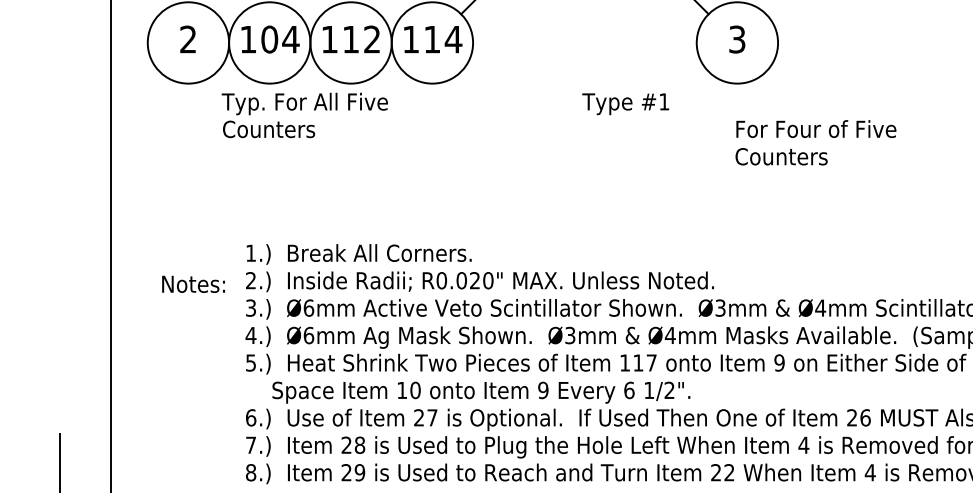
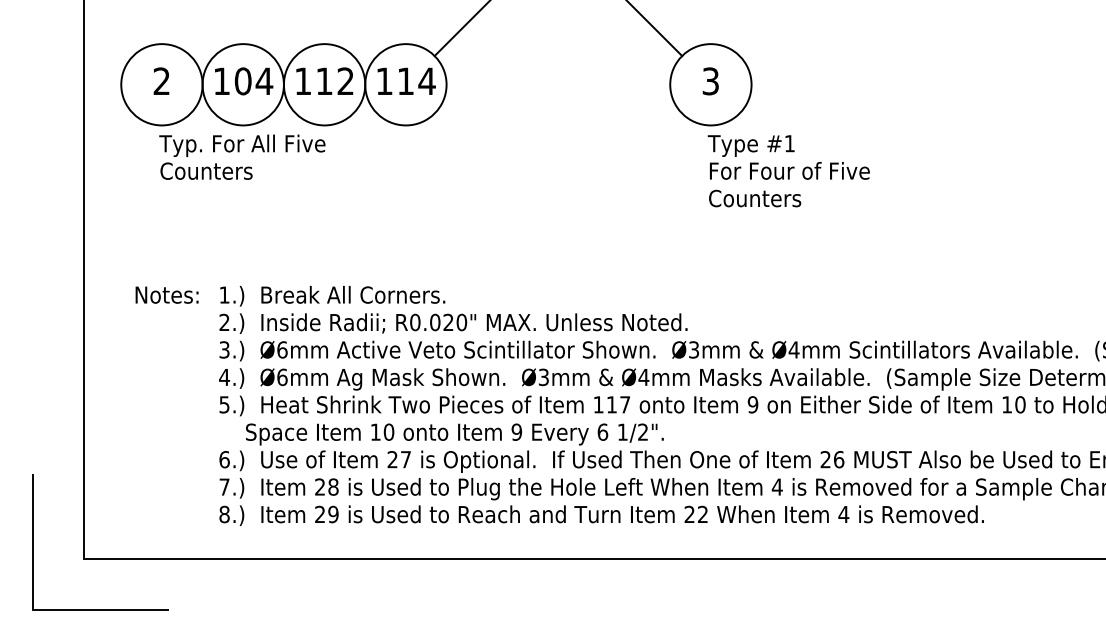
text: (625, 103) -> (750, 145), moved
text: (305, 114) -> (242, 156), moved
text: (193, 283) -> (166, 294), moved

